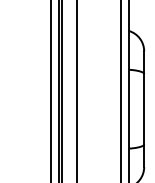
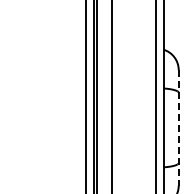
line: (143, 108) -> (178, 127), solid -> dashed

